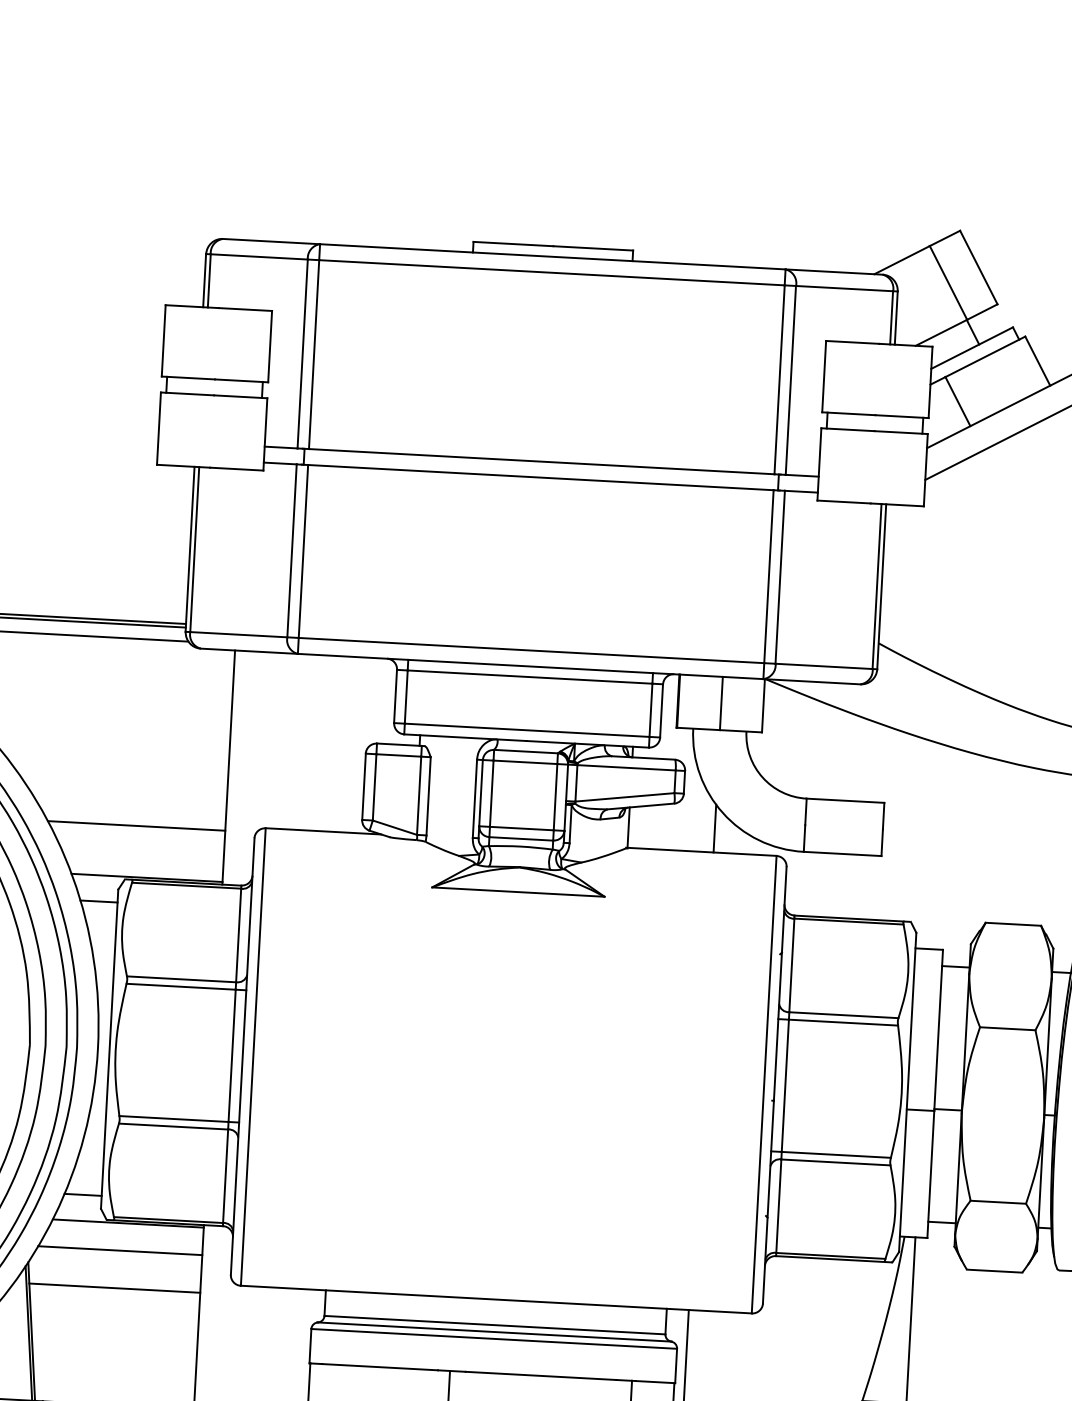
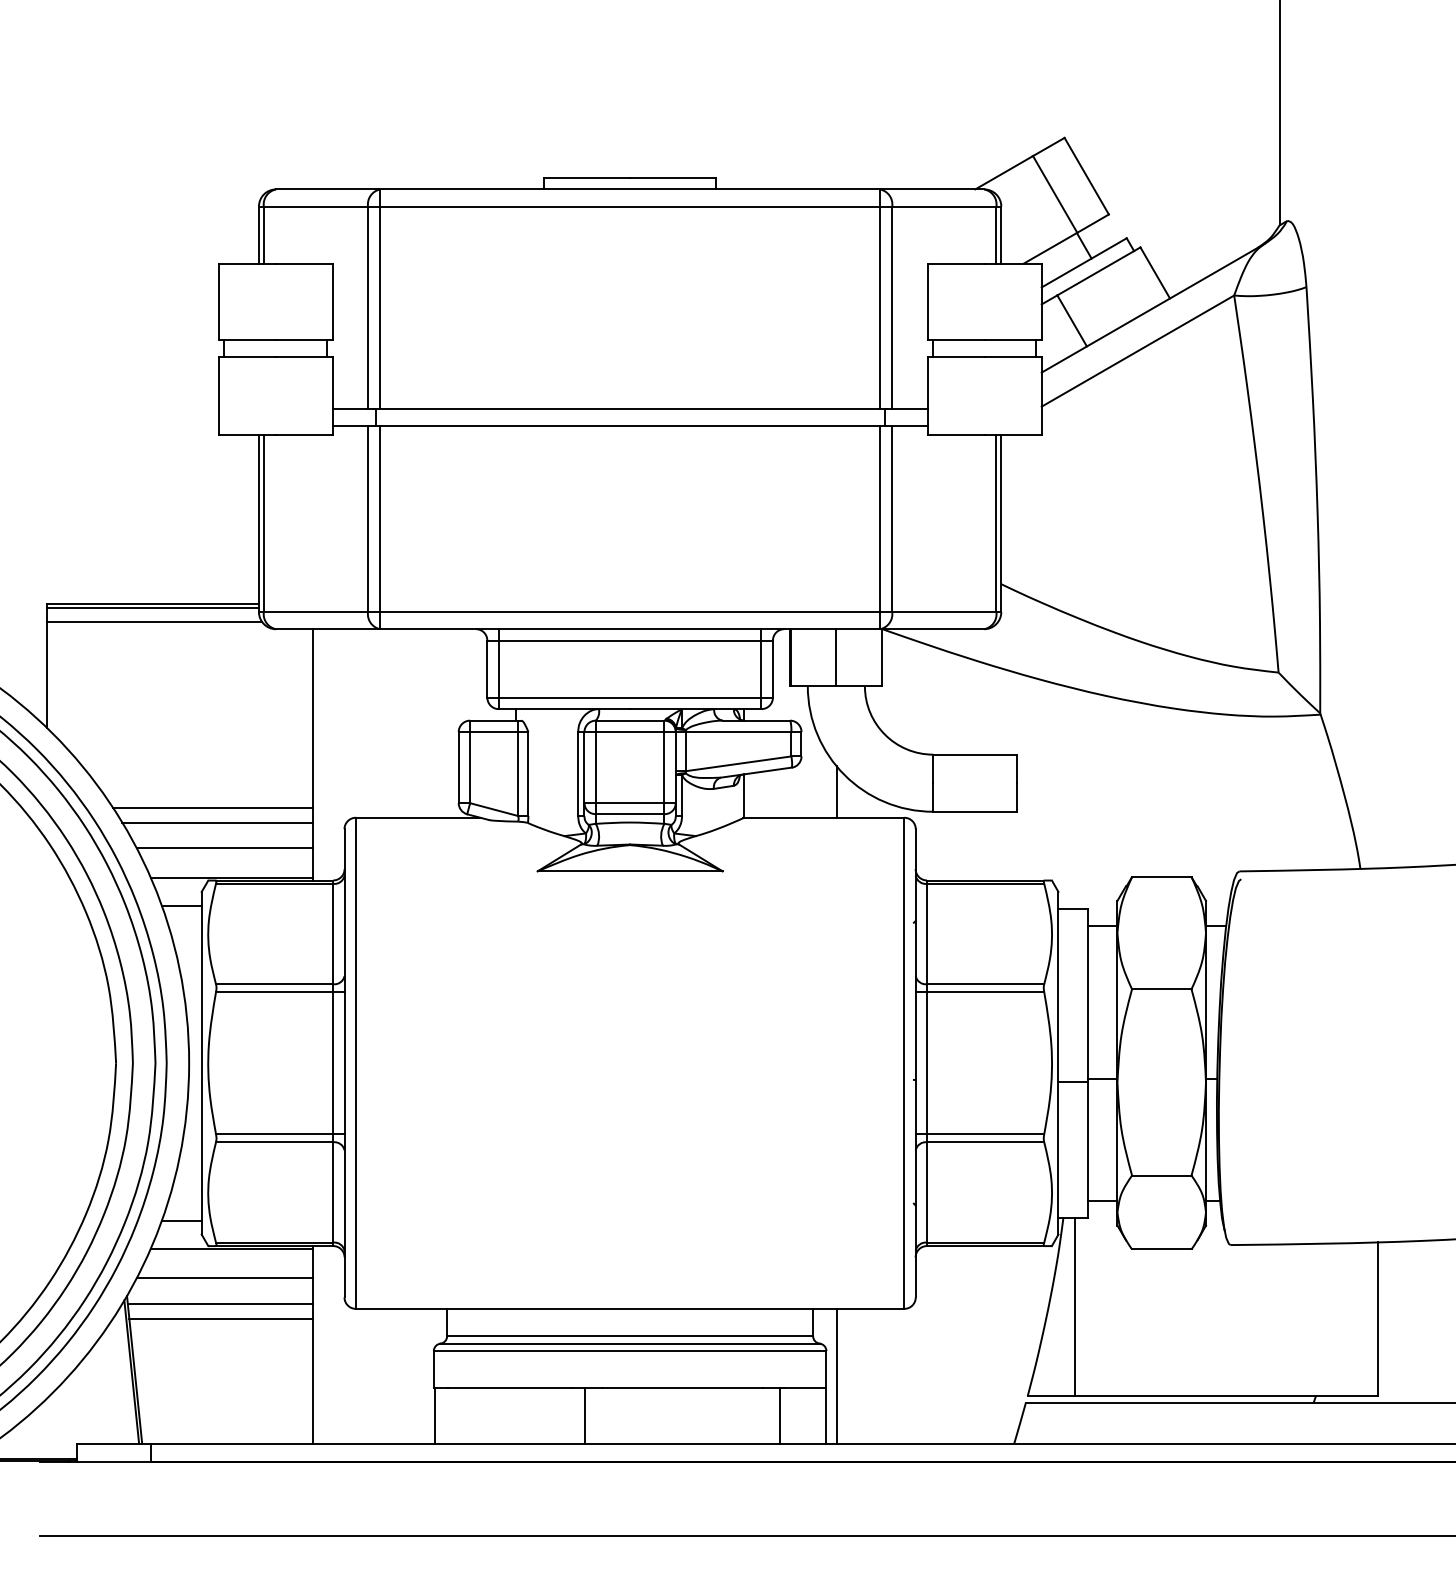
line: (132, 811) -> (212, 807), added
line: (141, 850) -> (224, 848), added
line: (114, 1273) -> (219, 1303), added

